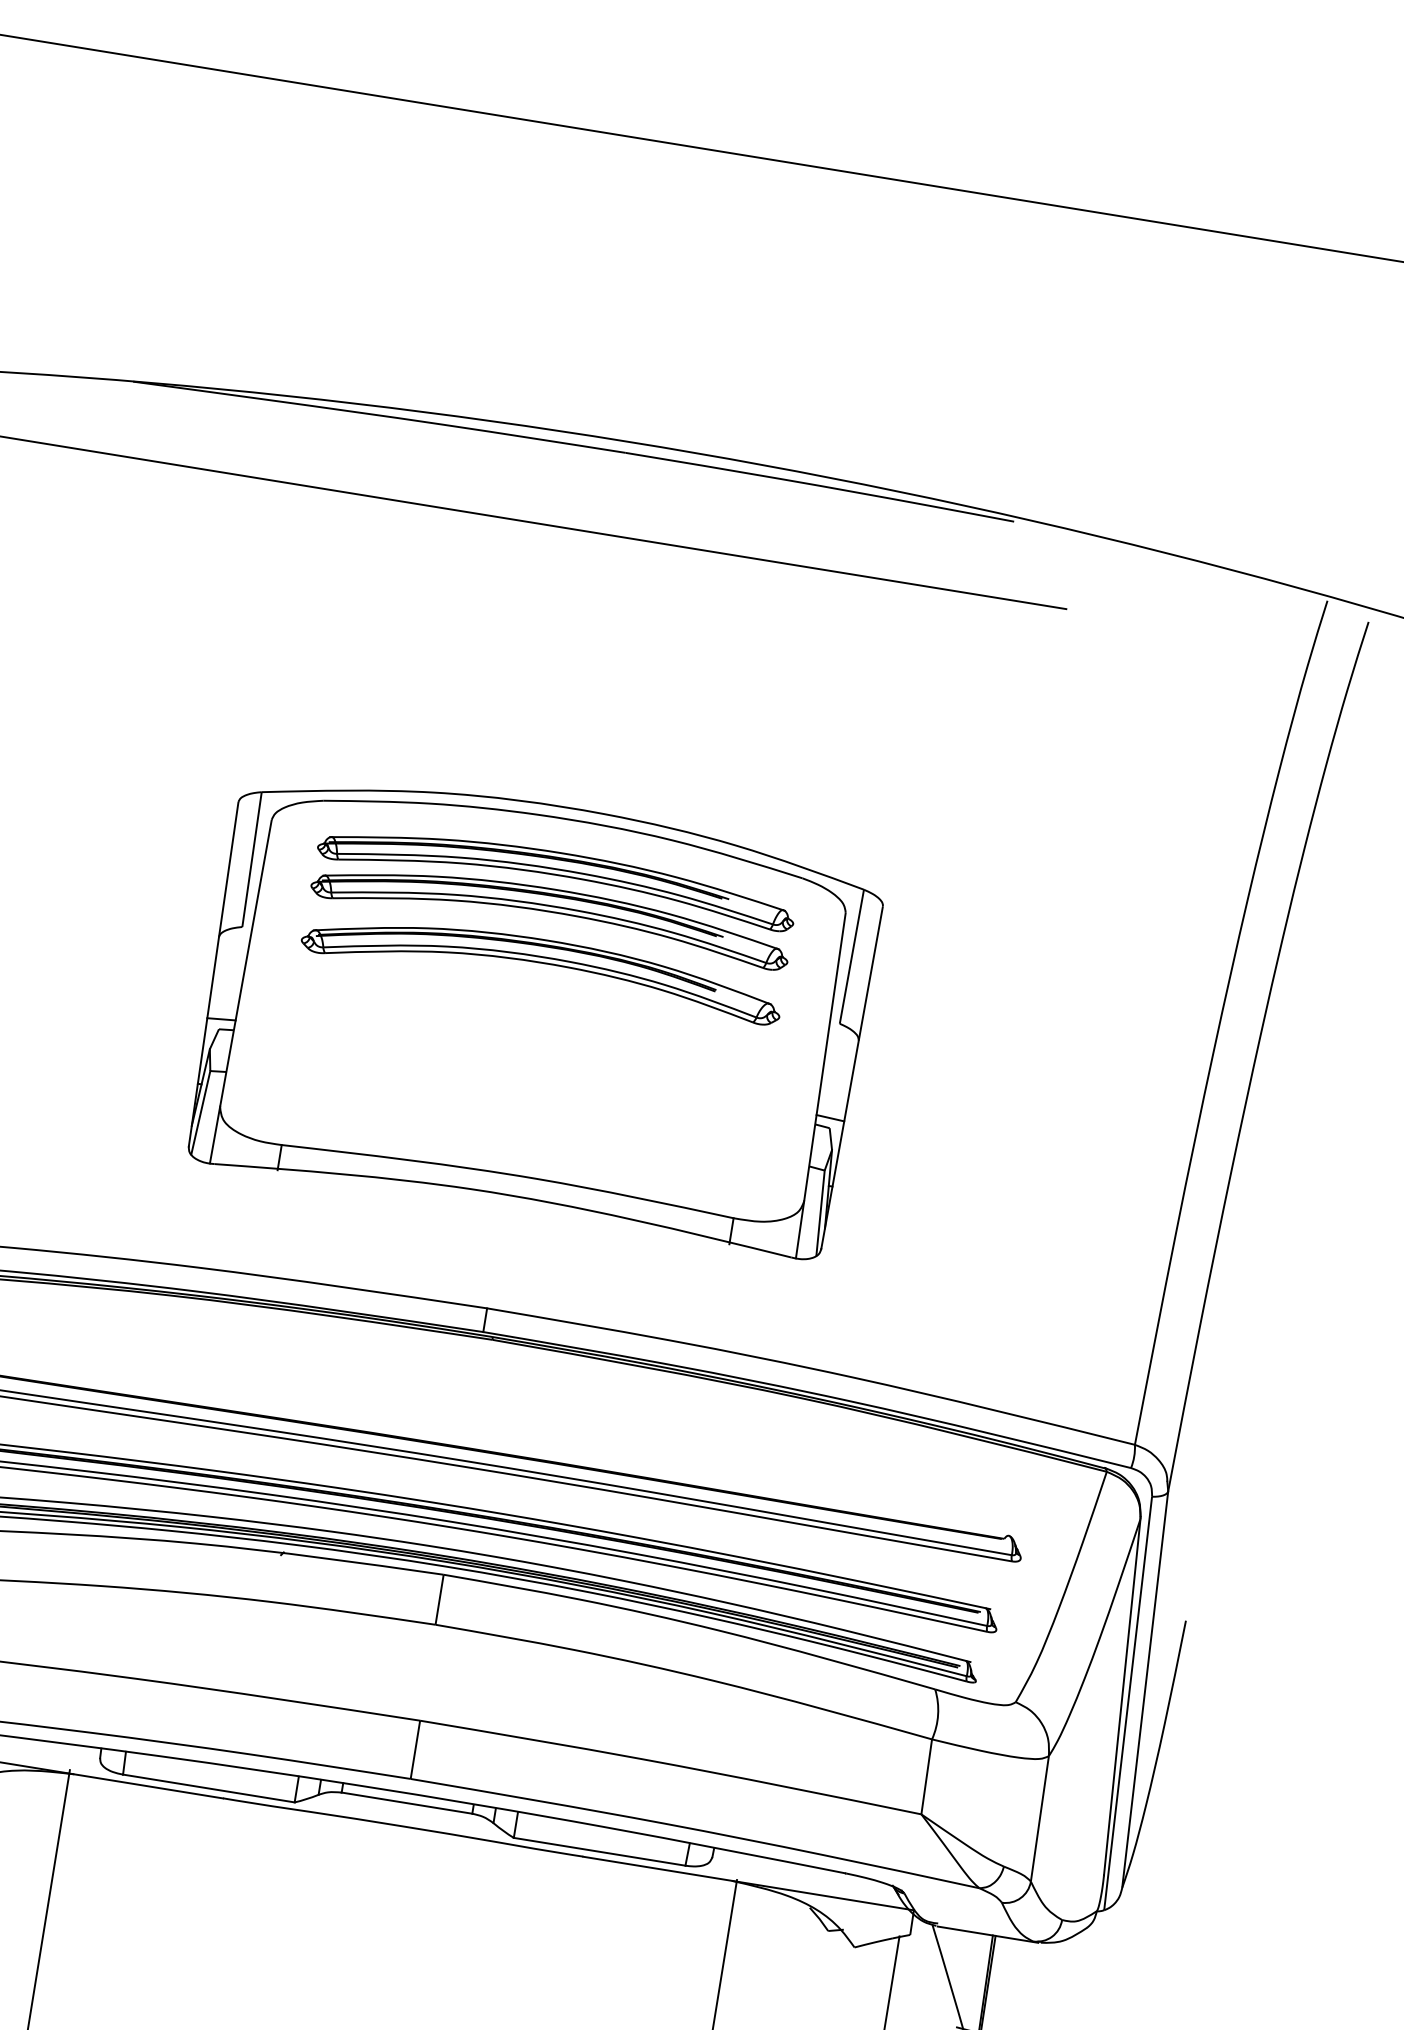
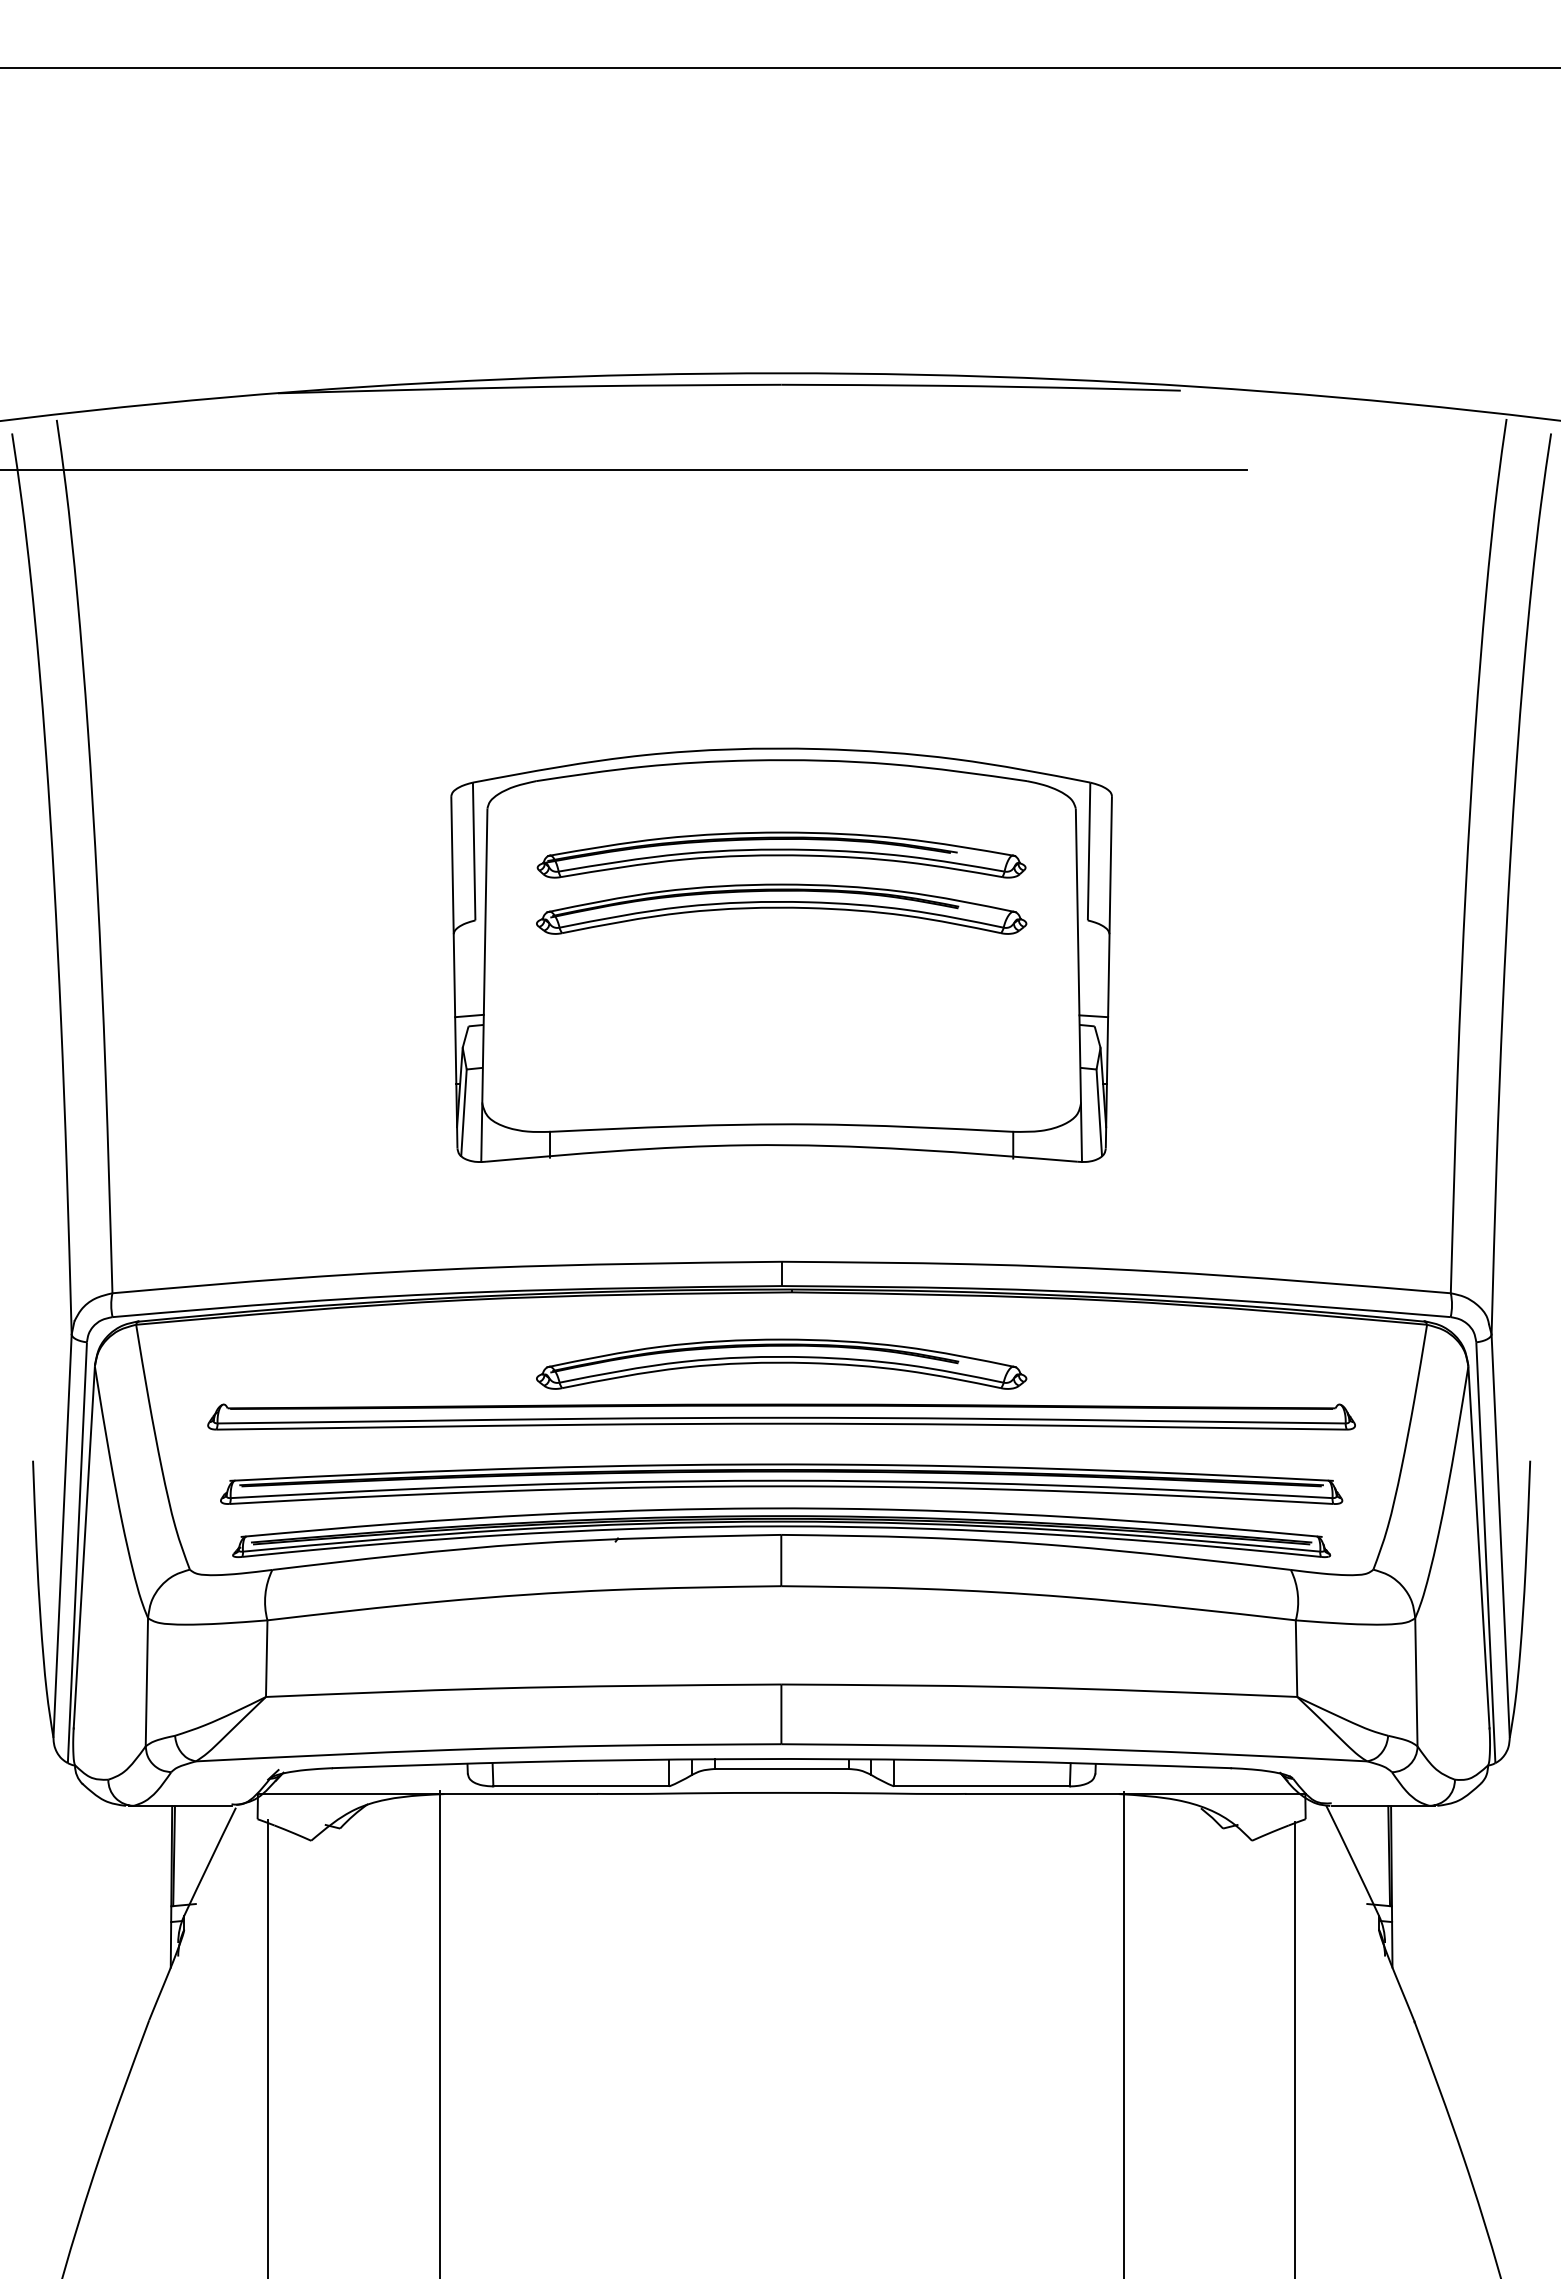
part: (557, 873) -> (781, 816), removed
part: (470, 1407) -> (781, 1363), added

